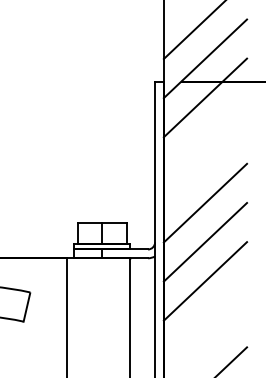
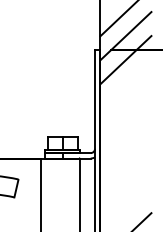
line: (204, 202) -> (125, 124), removed
line: (204, 241) -> (125, 148), removed
line: (204, 281) -> (125, 172), removed

